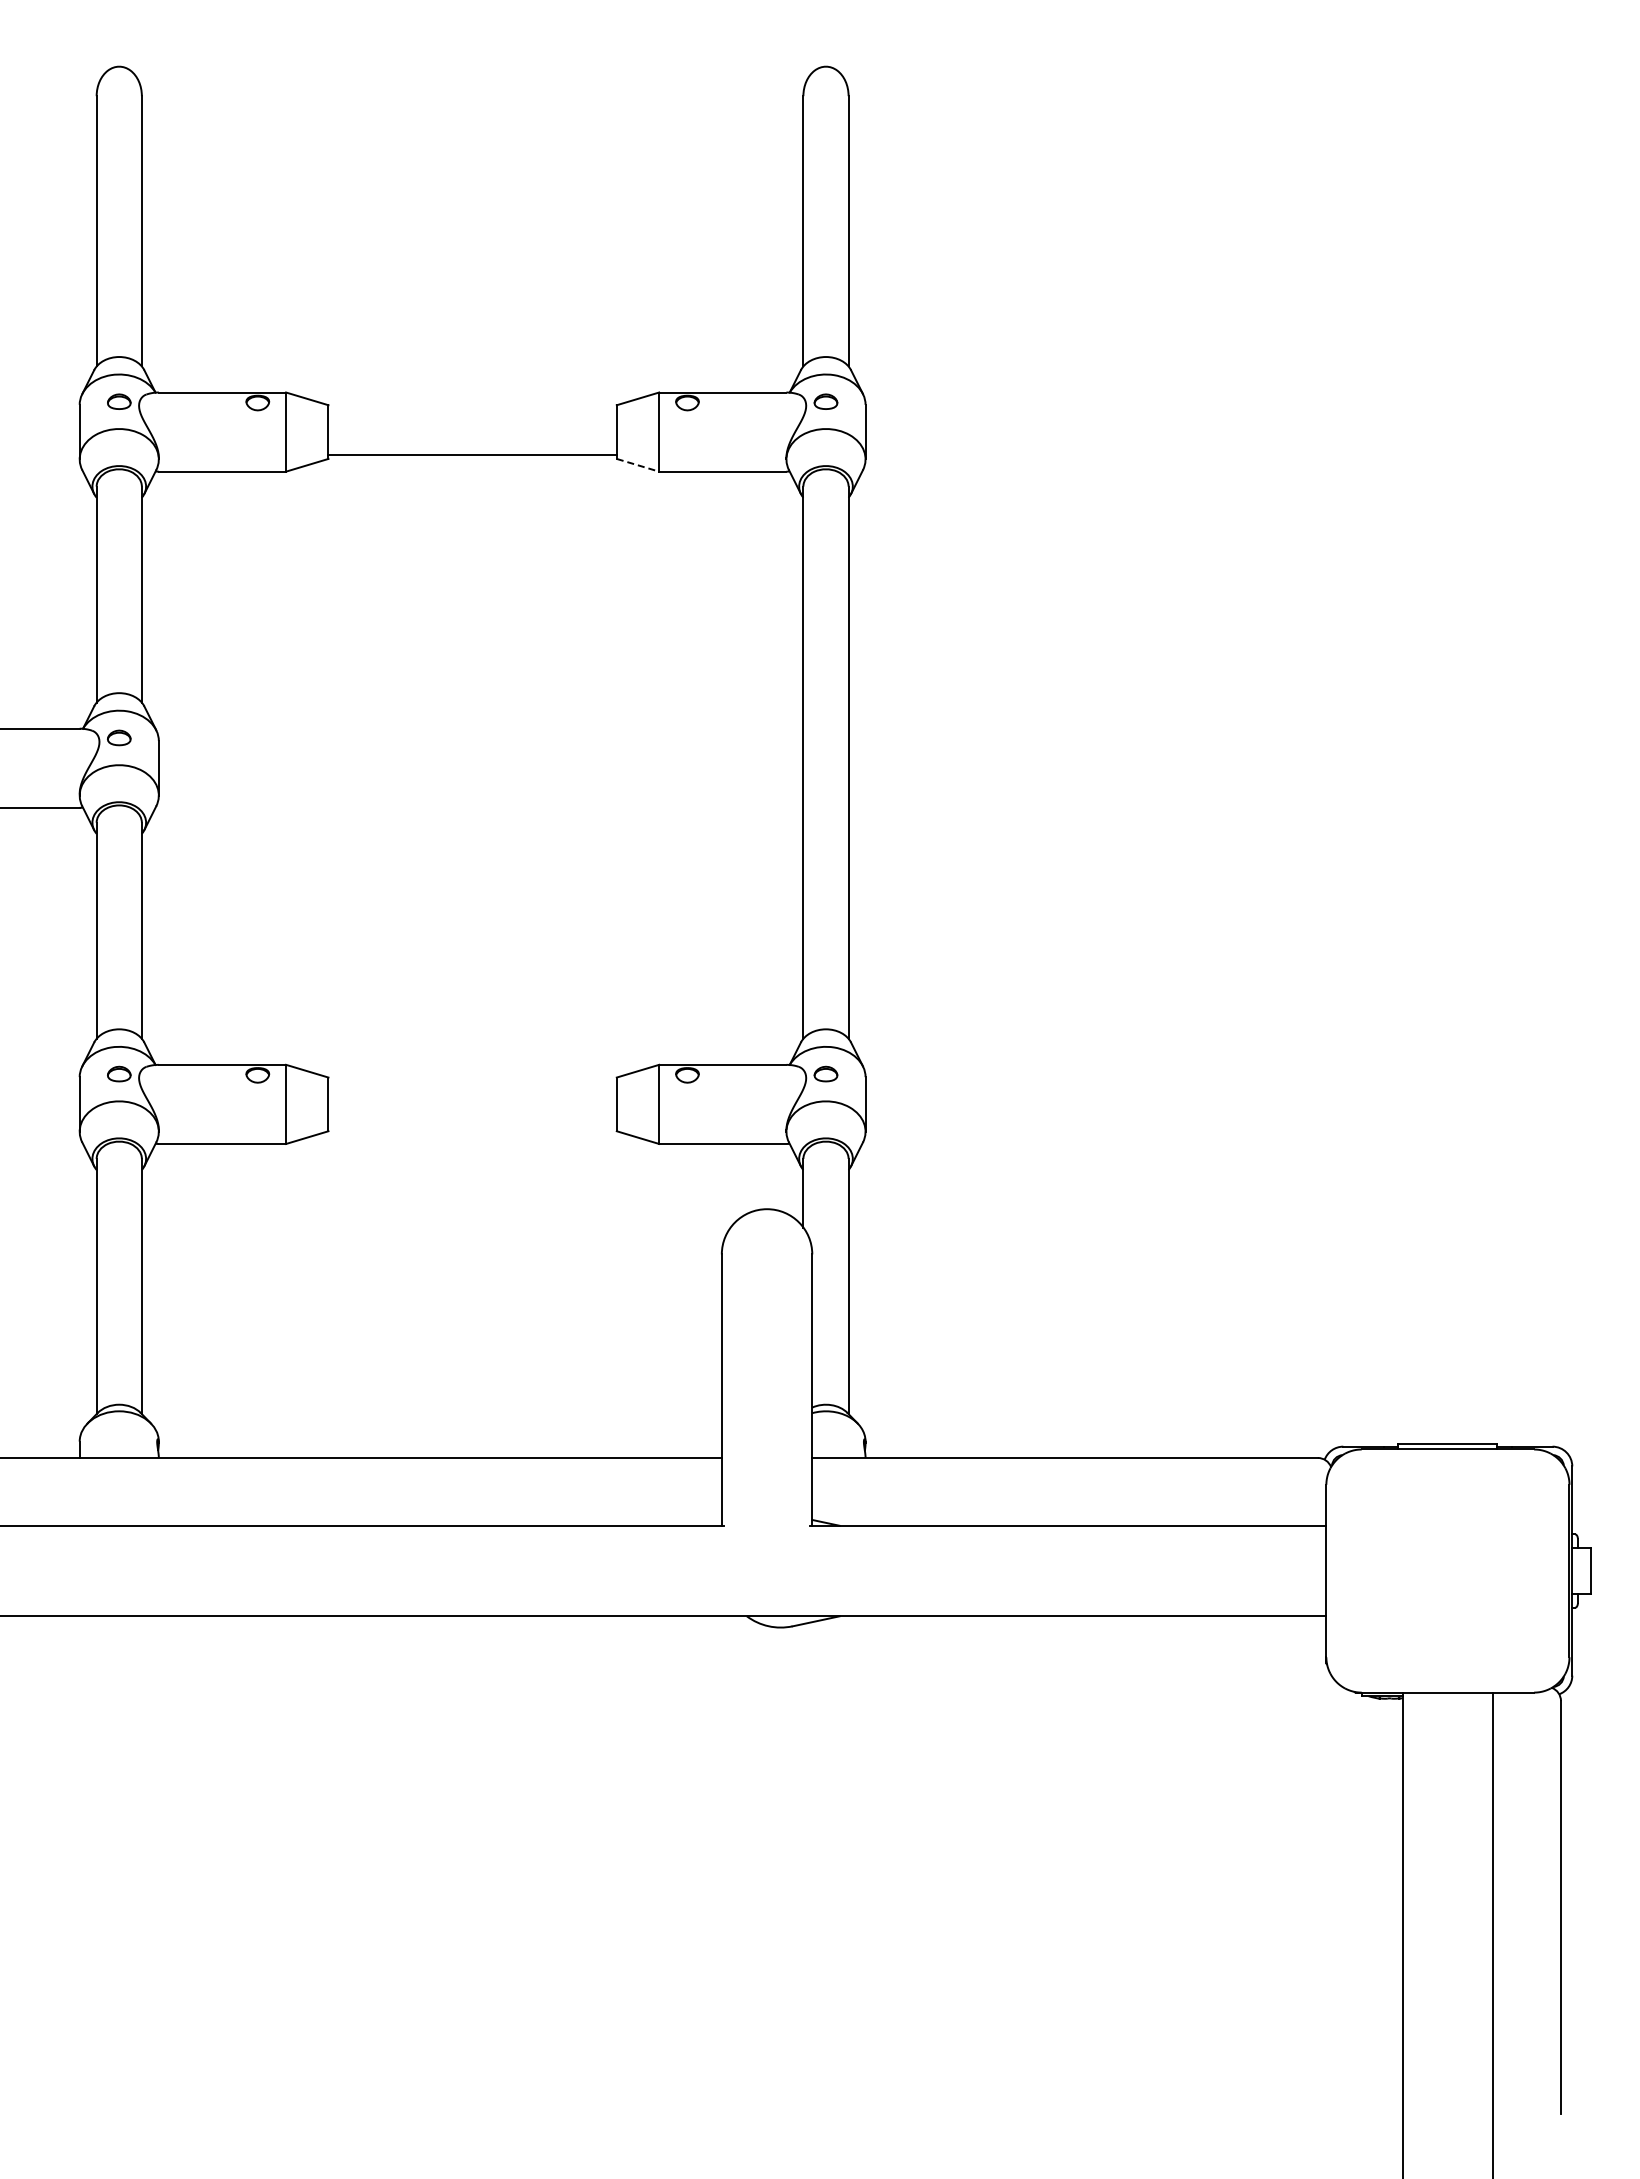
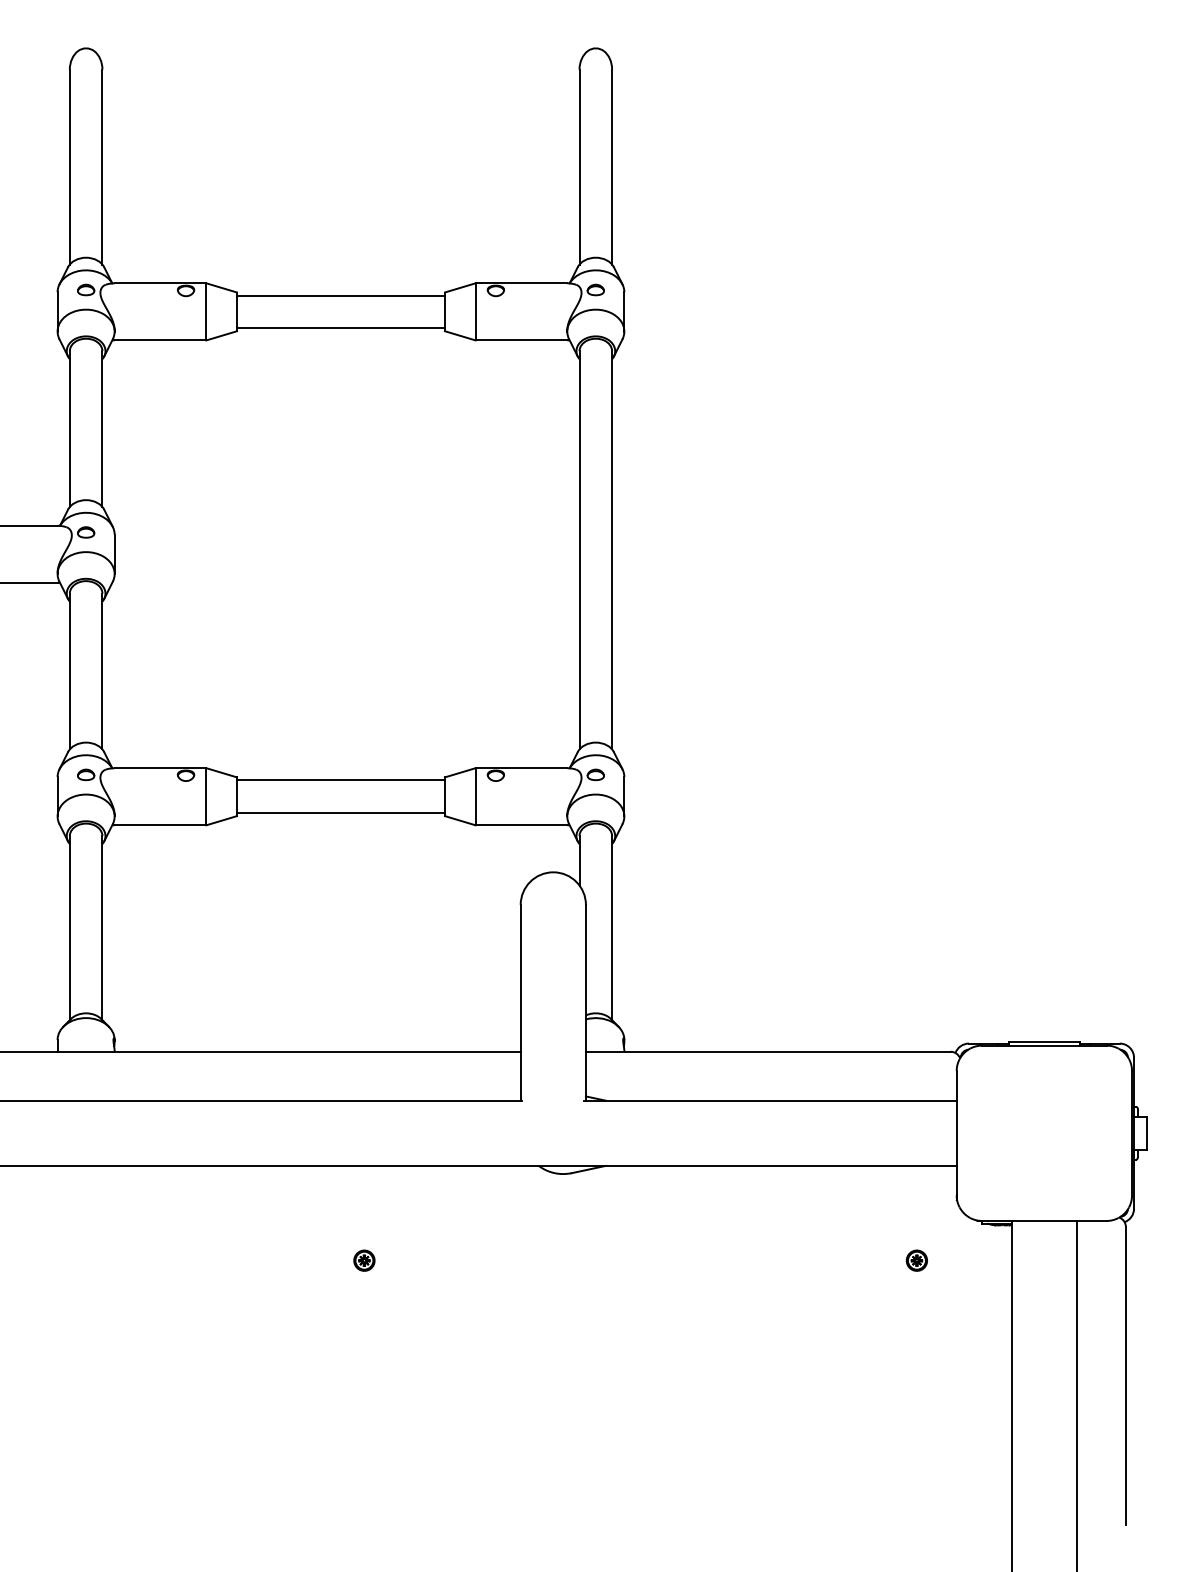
line: (472, 409) -> (340, 295), added
line: (638, 465) -> (460, 335), dashed -> solid
line: (472, 1081) -> (340, 780), added
line: (472, 1127) -> (340, 813), added
part: (505, 1747) -> (364, 1260), added
part: (1271, 1747) -> (917, 1260), added

